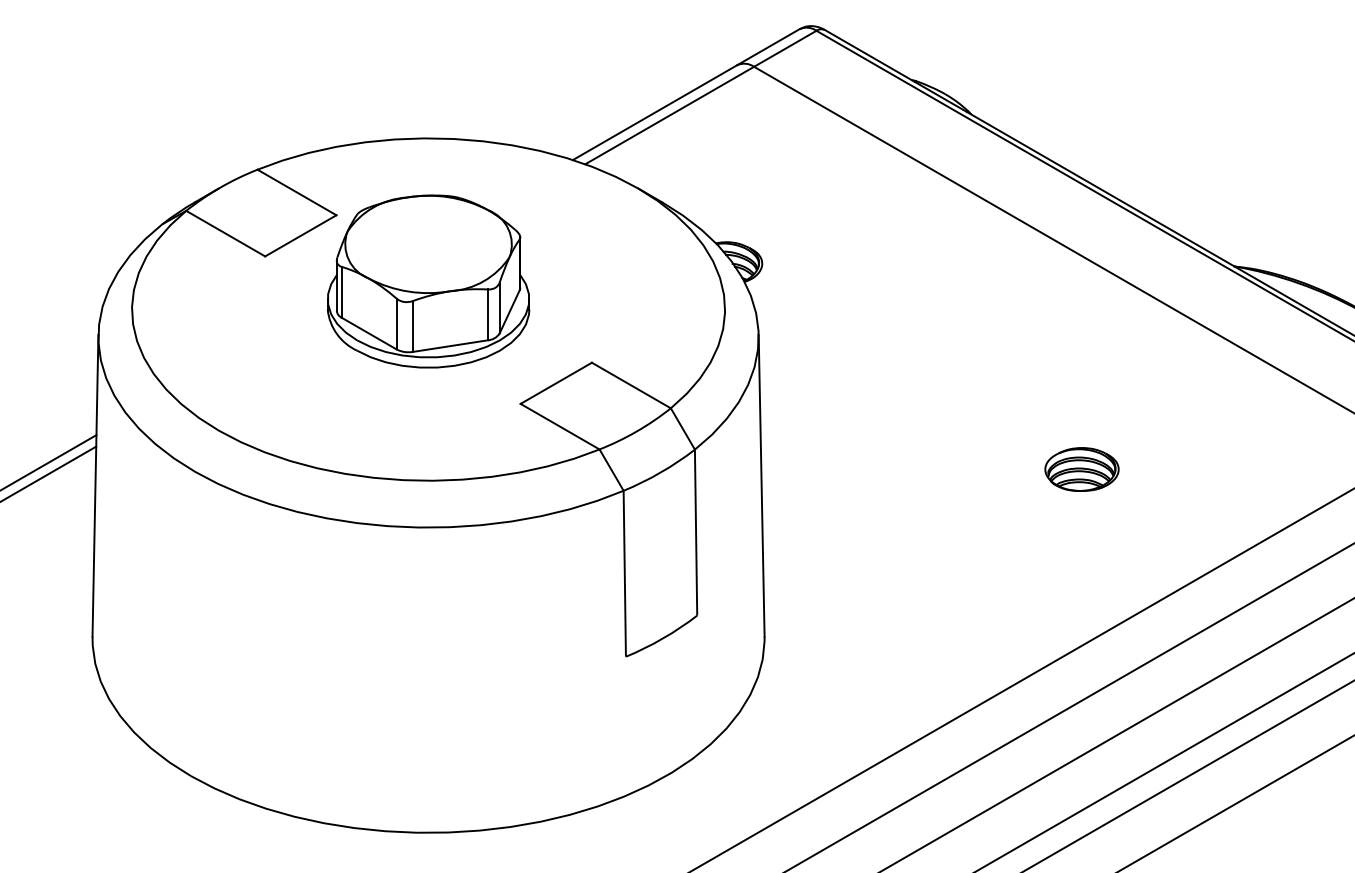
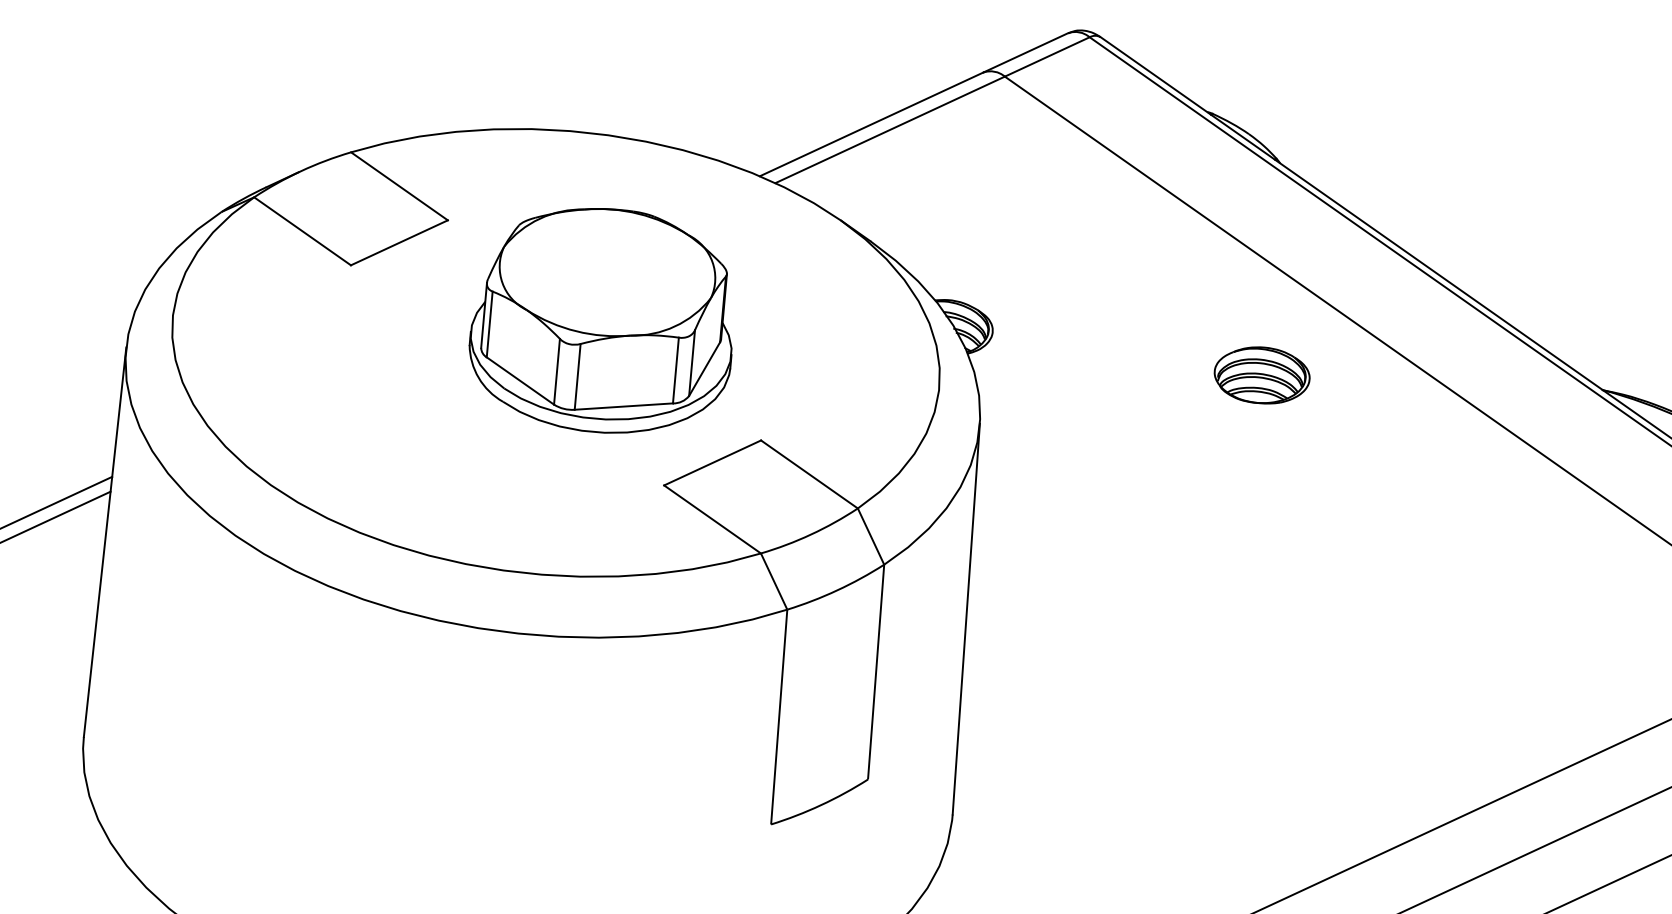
part: (428, 281) -> (603, 320), moved
part: (1081, 469) -> (1261, 375), moved

